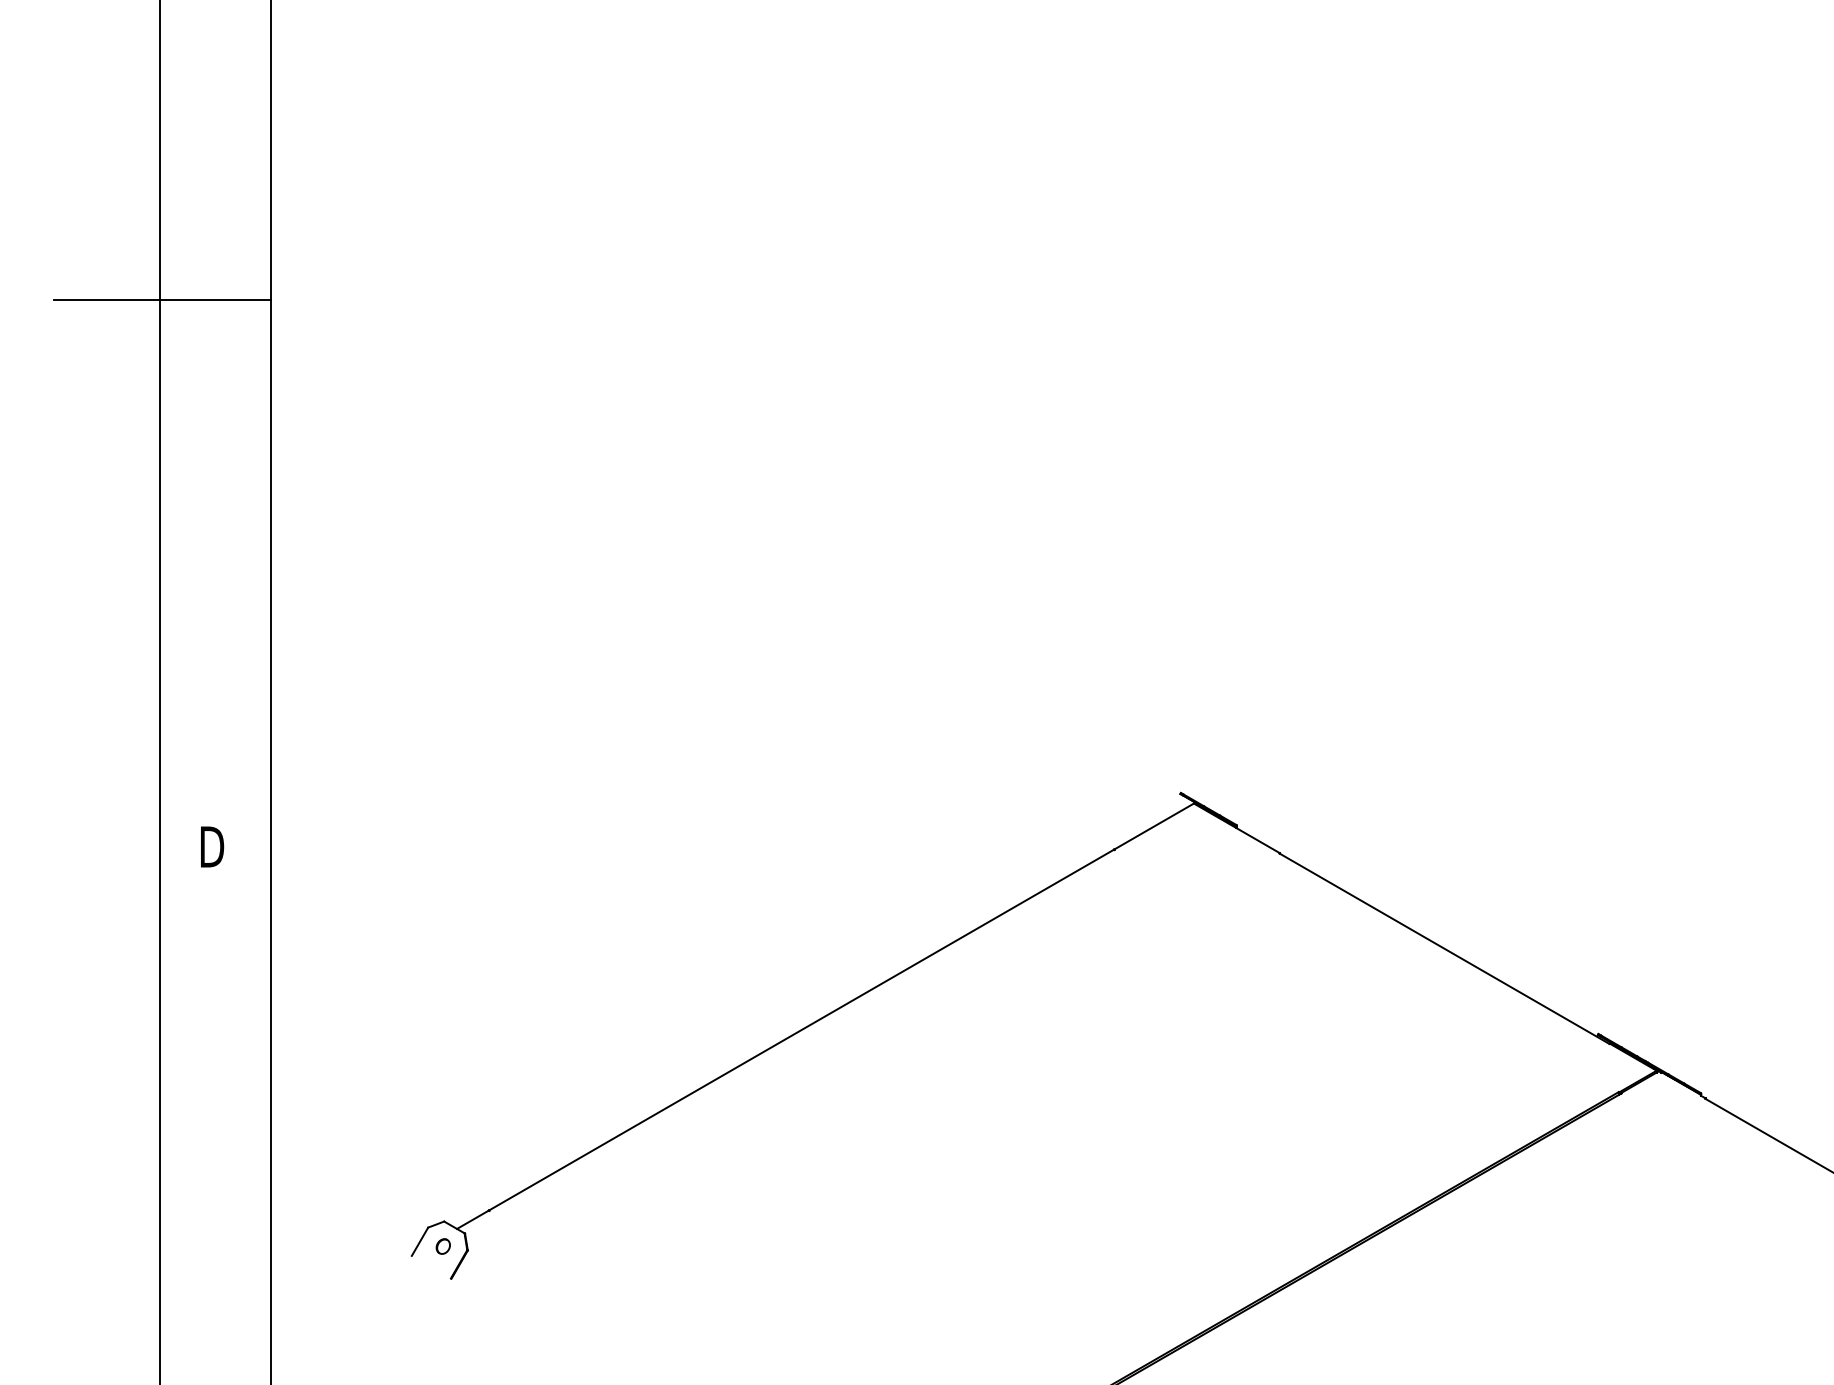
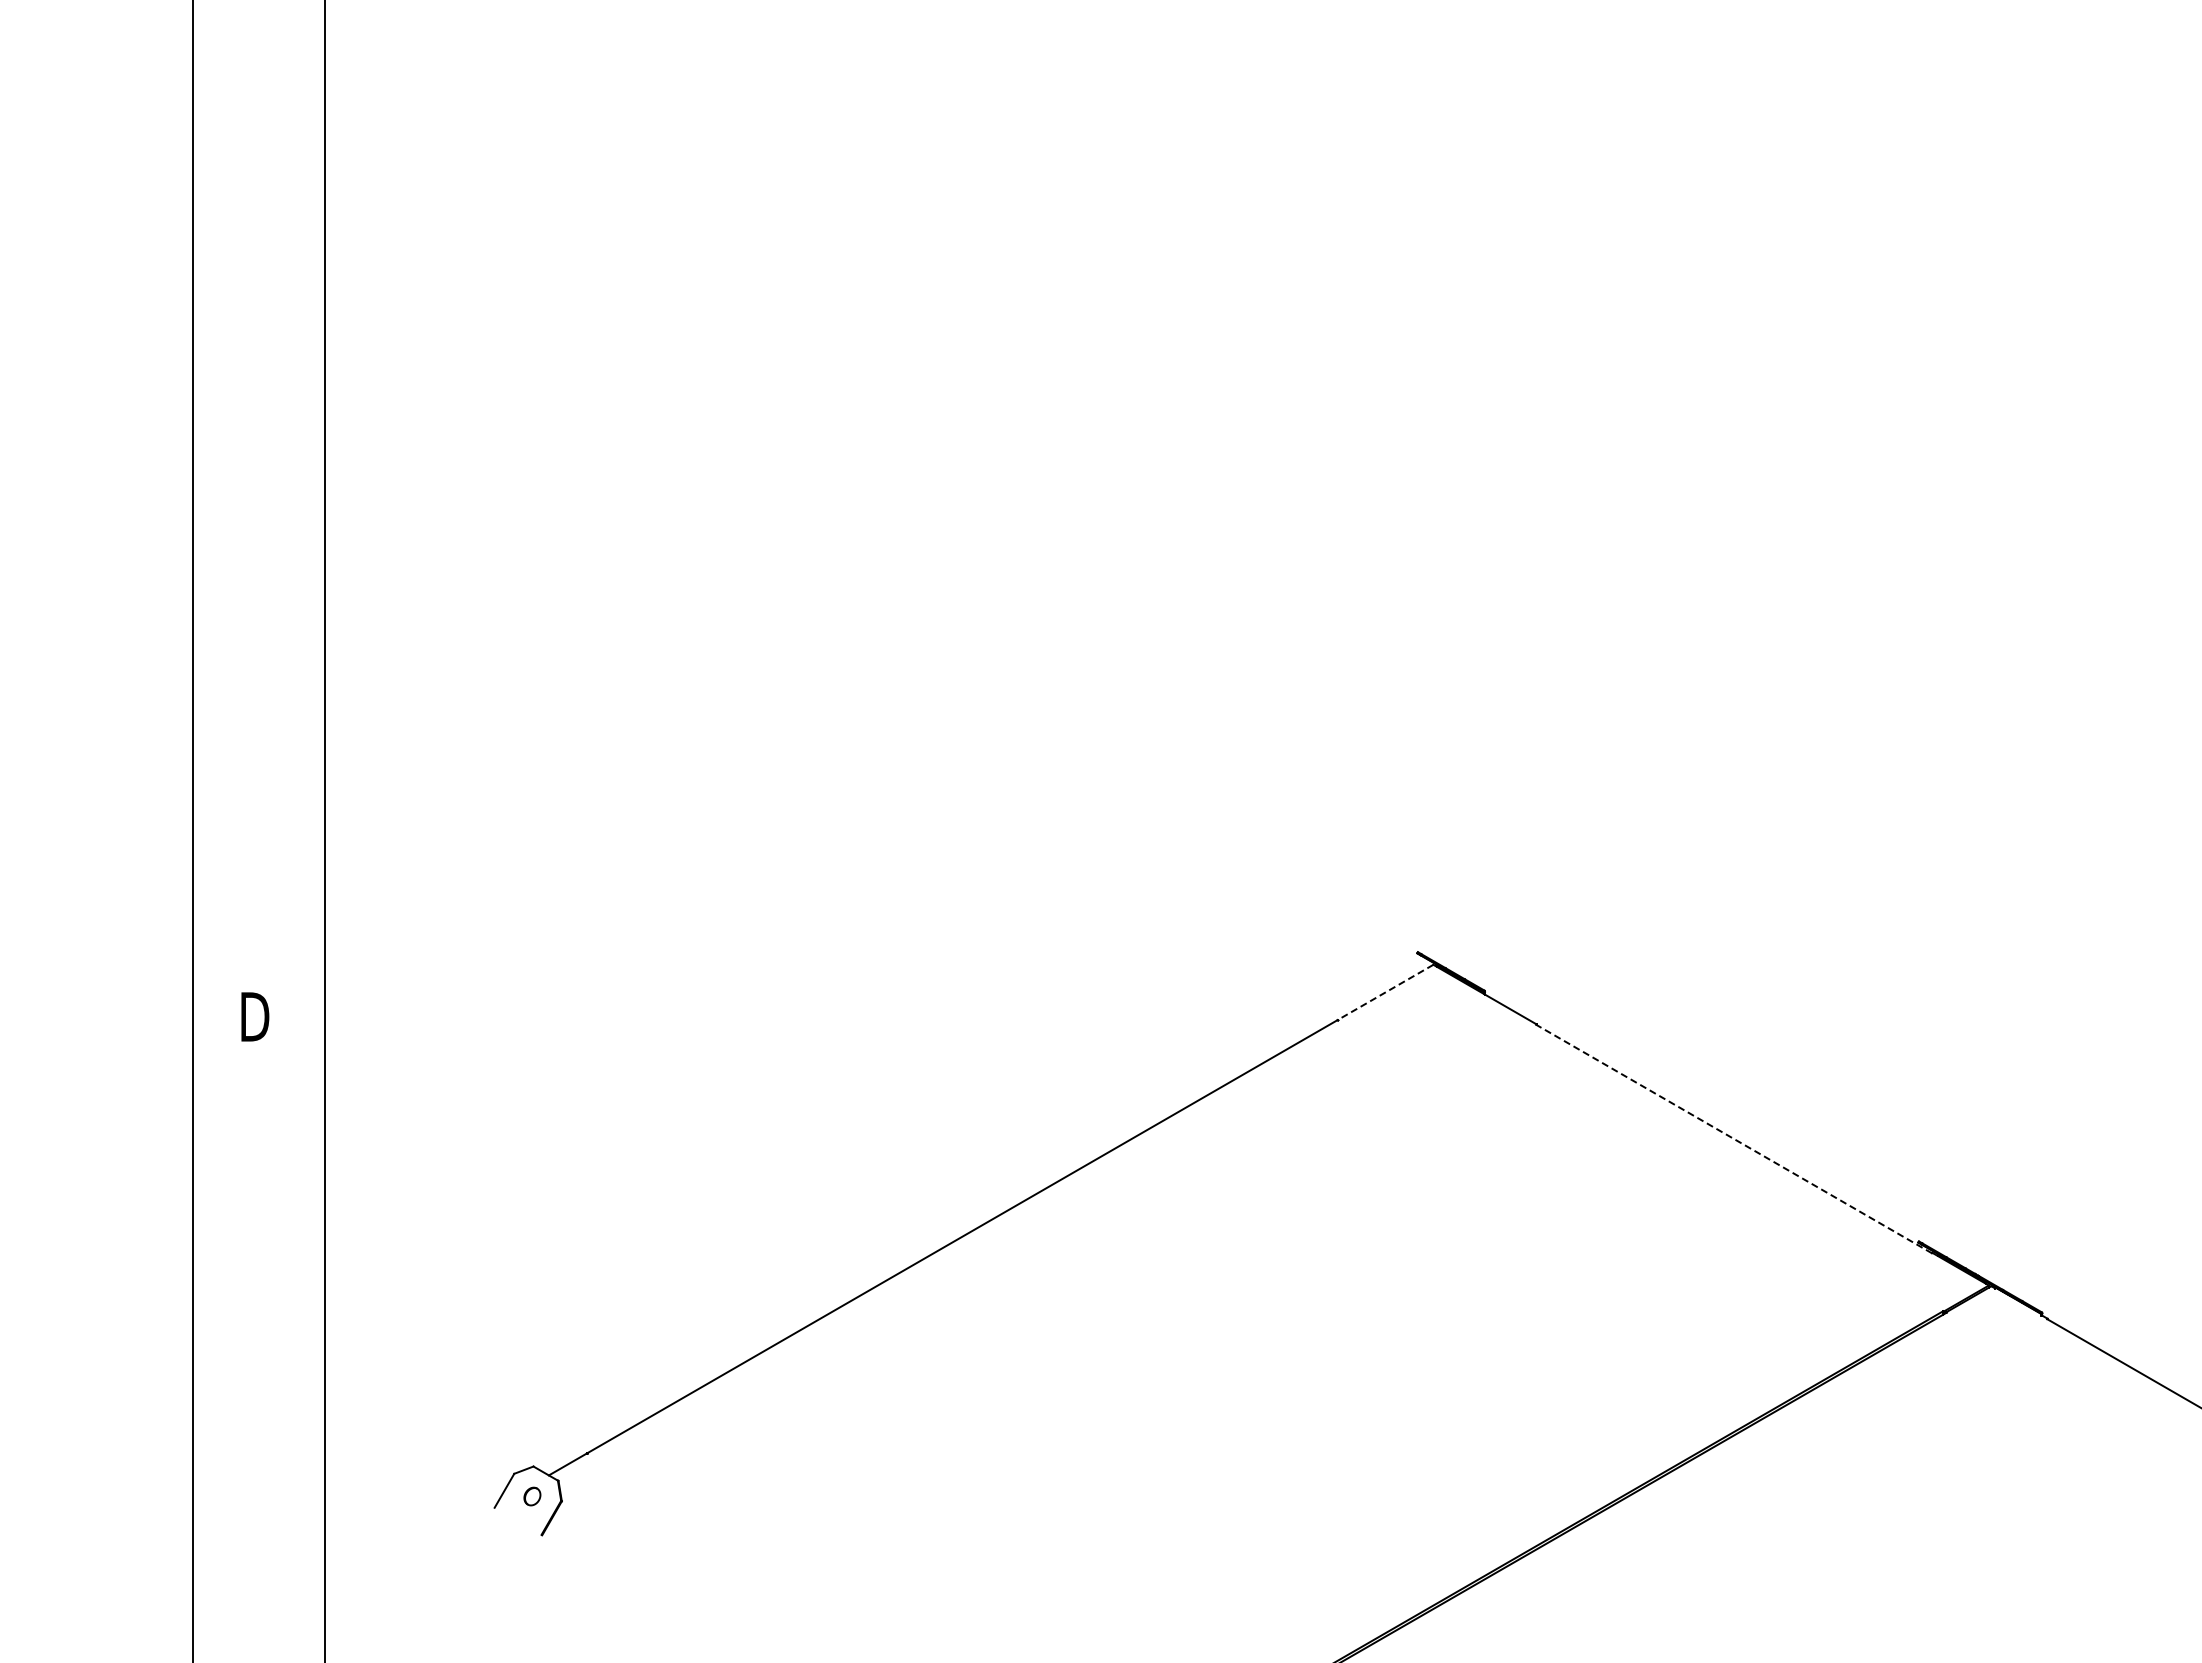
line: (162, 299) -> (195, 359), removed
line: (1154, 826) -> (1385, 992), solid -> dashed
line: (1444, 949) -> (1734, 1139), solid -> dashed

